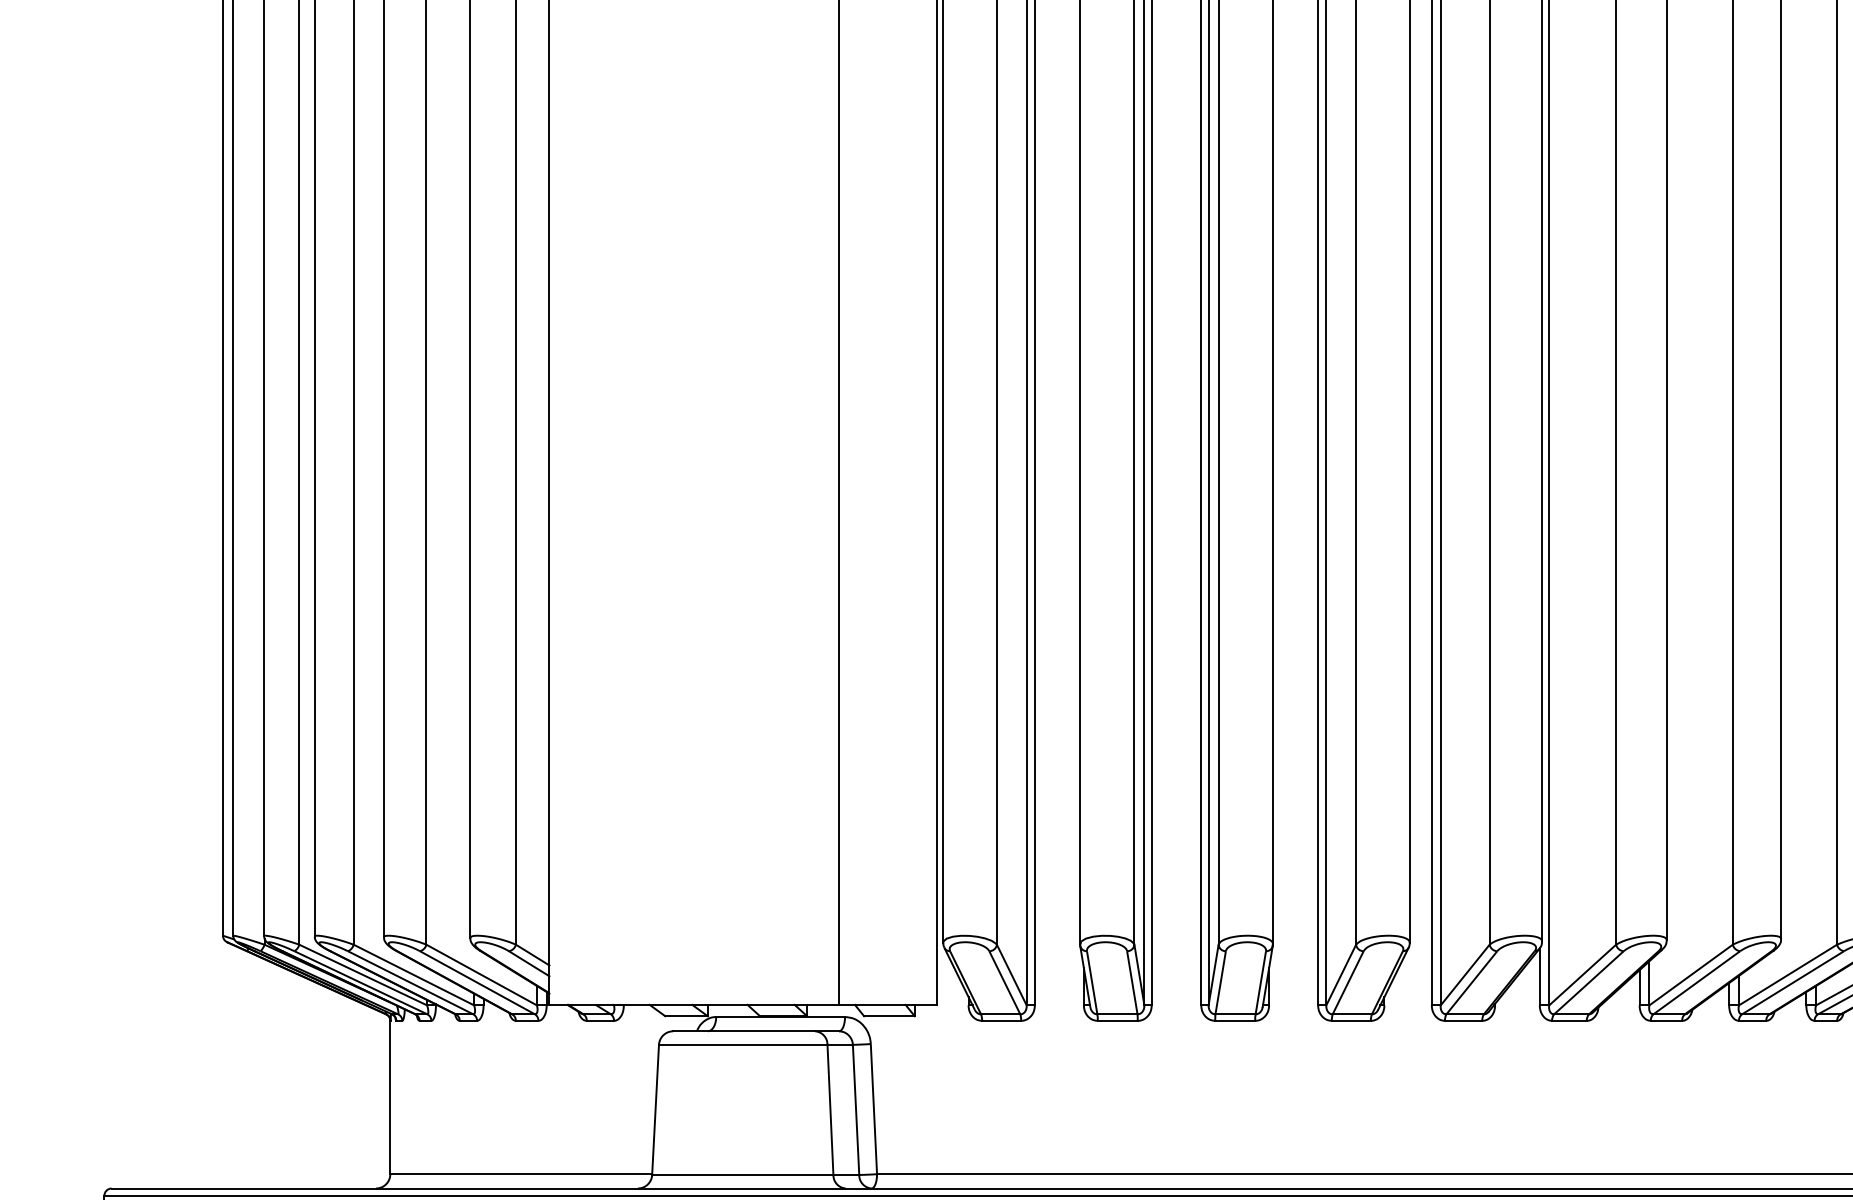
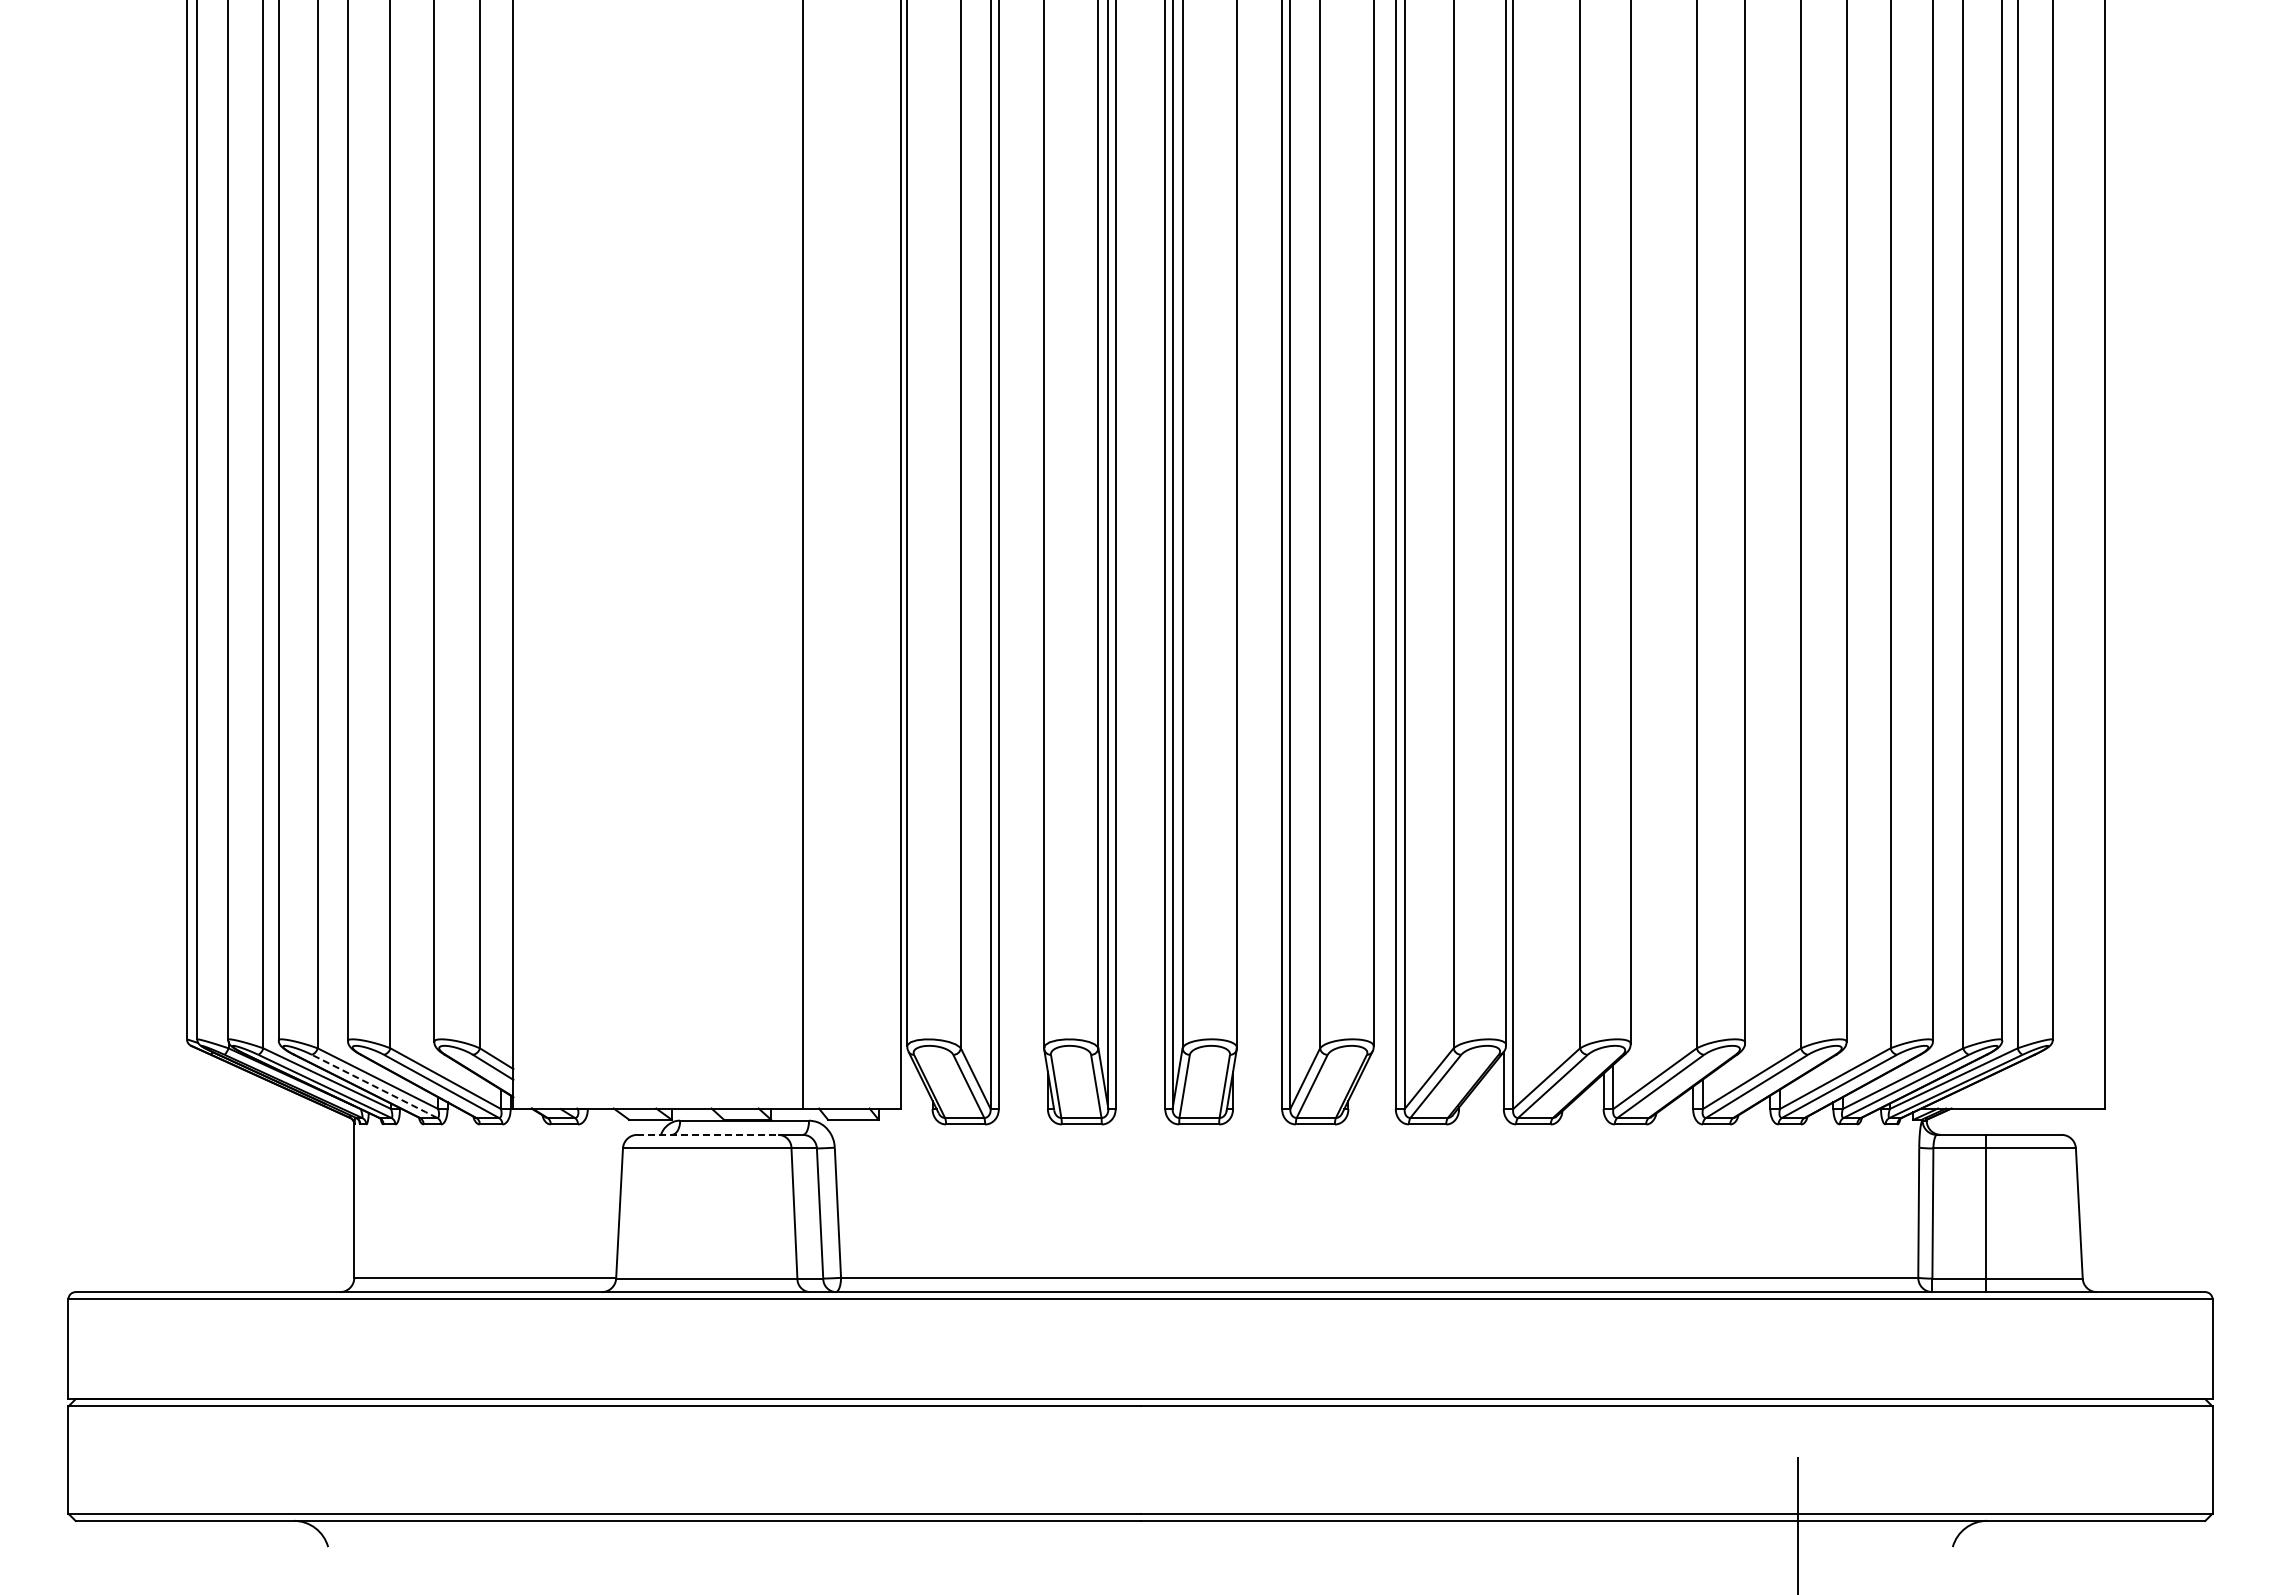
line: (412, 983) -> (376, 1087), solid -> dashed
line: (744, 1030) -> (708, 1134), solid -> dashed

